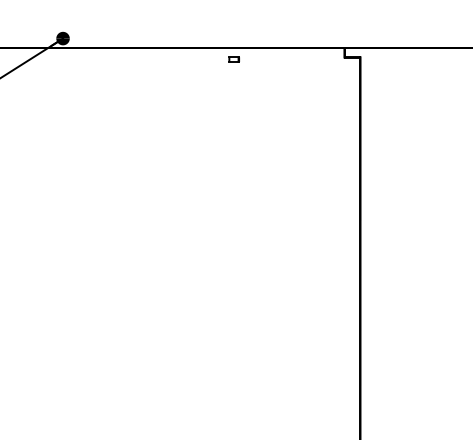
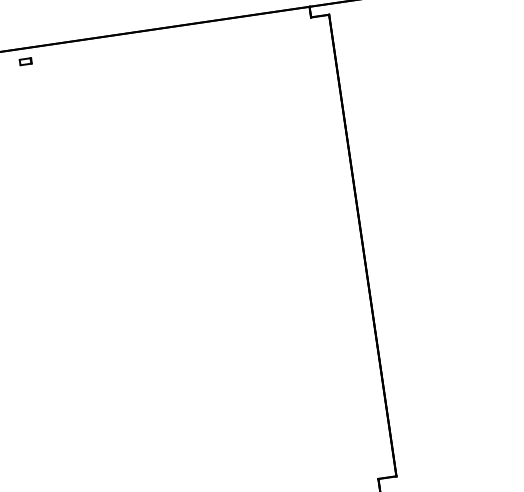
part: (233, 59) -> (24, 61), moved

